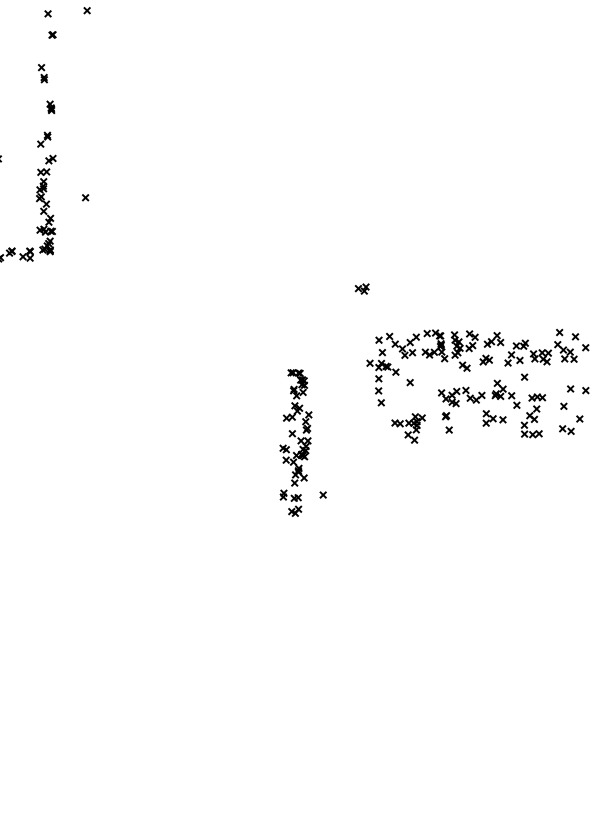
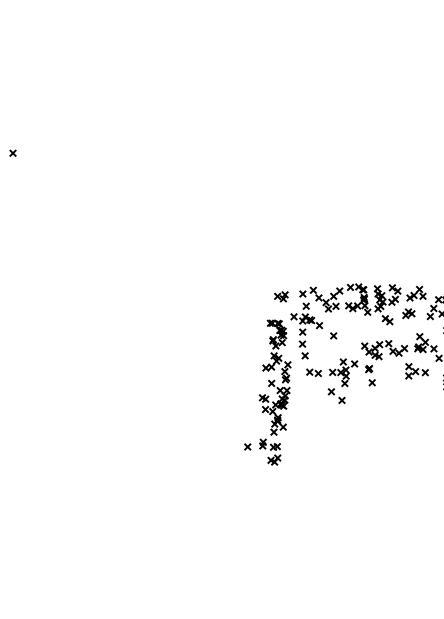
part: (361, 288) -> (280, 296), moved
part: (408, 428) -> (332, 381), size x1.67
part: (295, 442) -> (274, 392), moved

